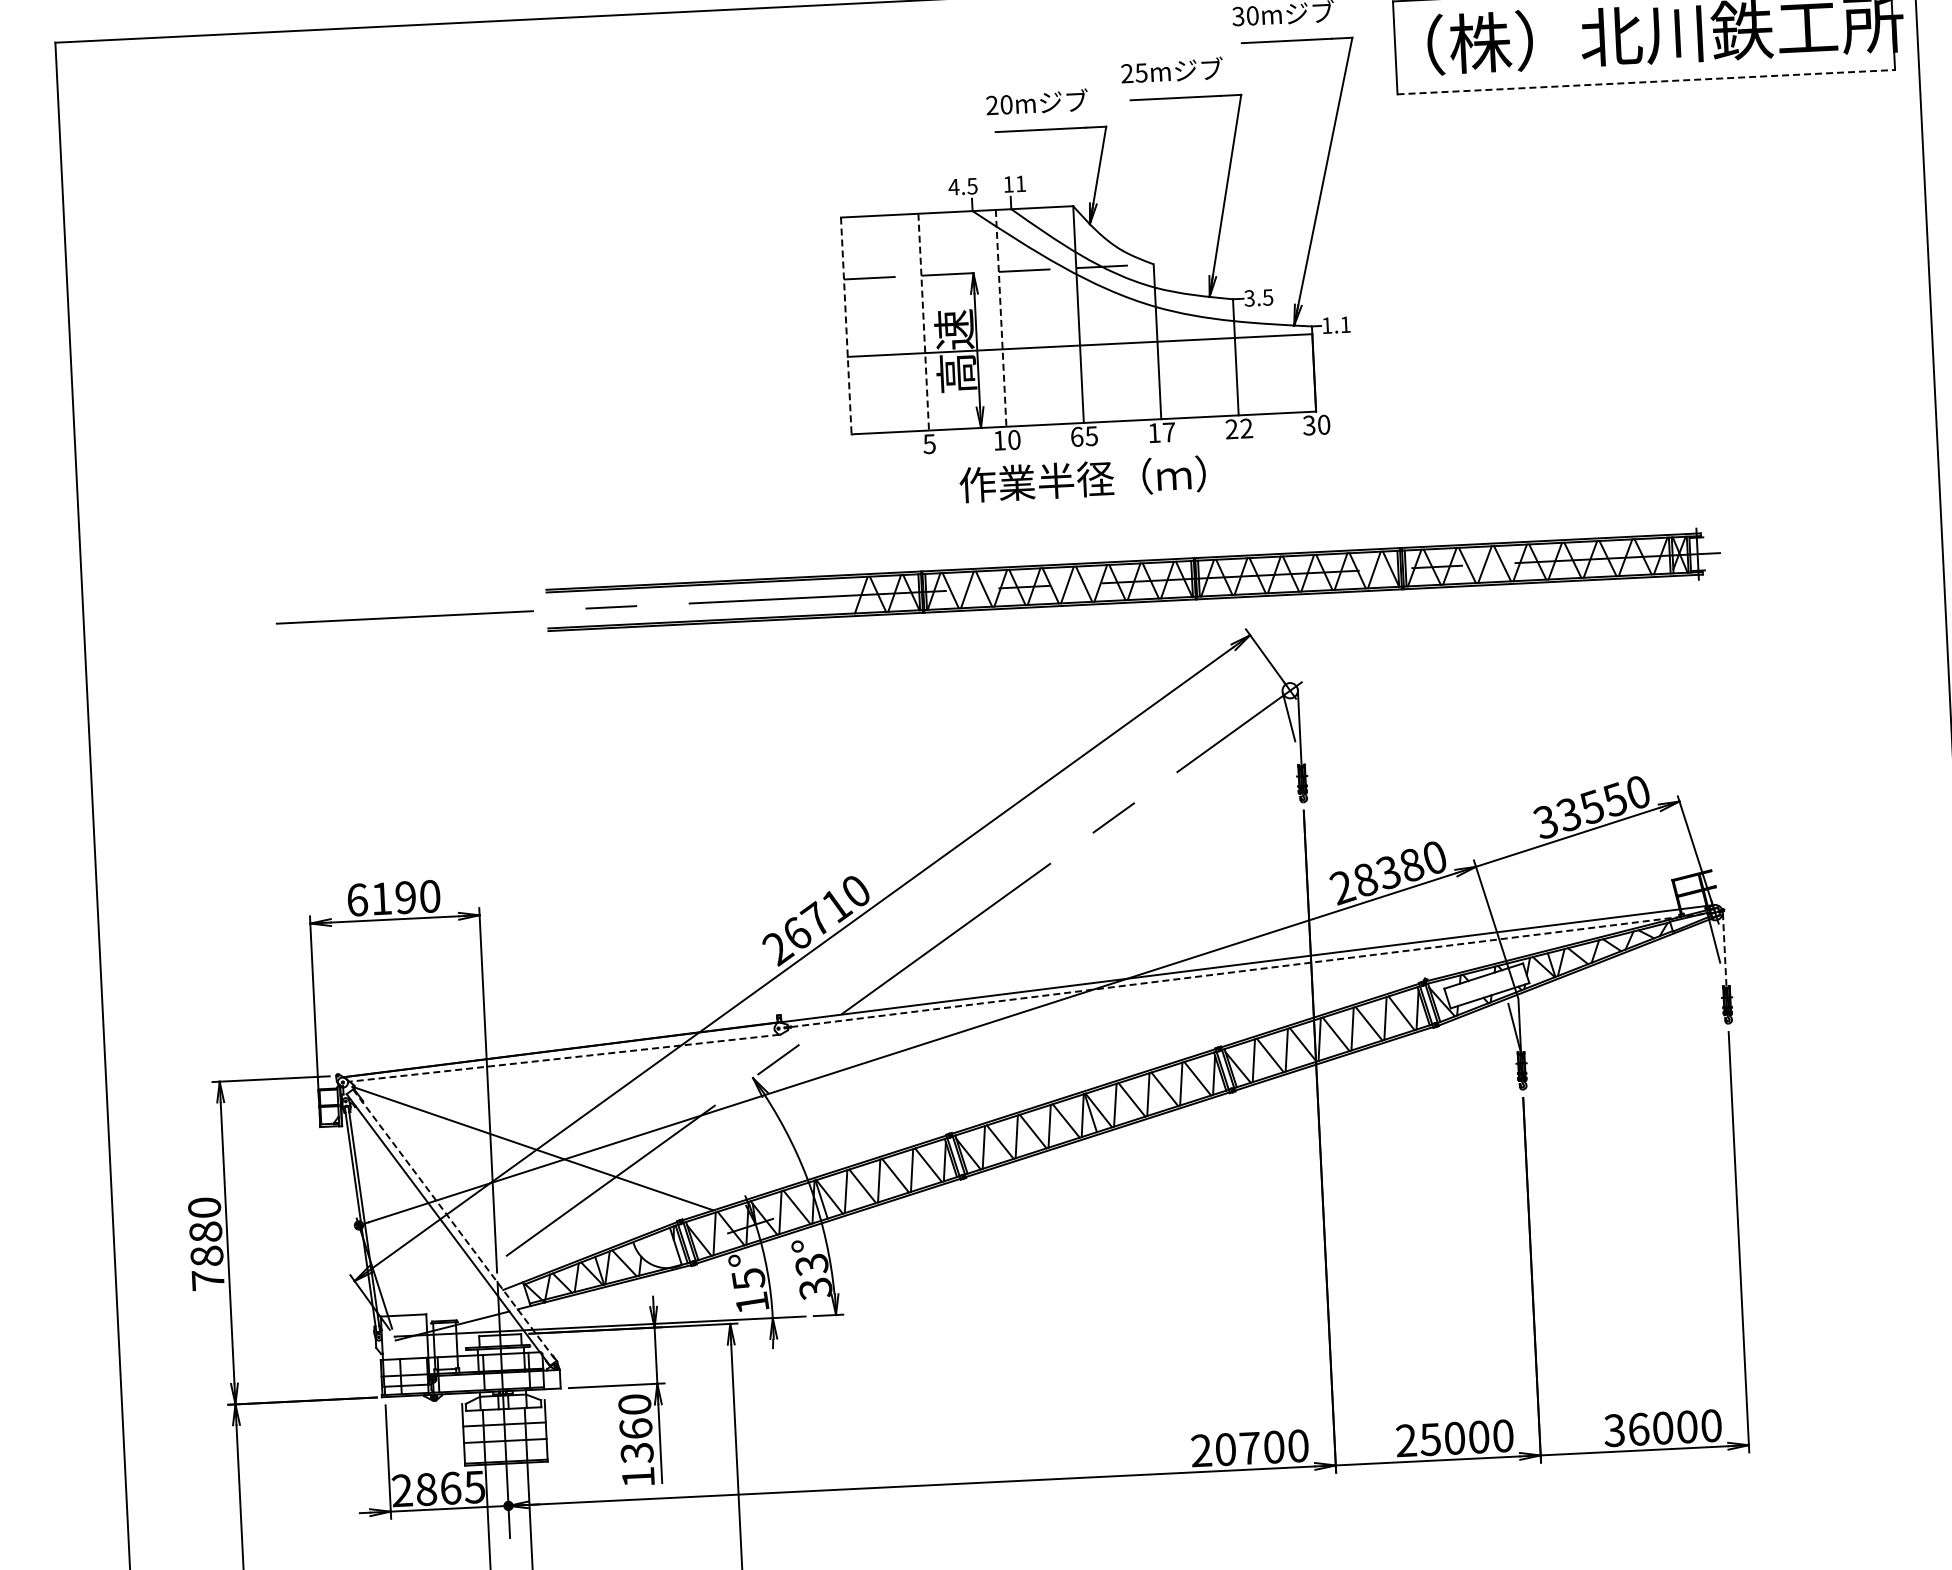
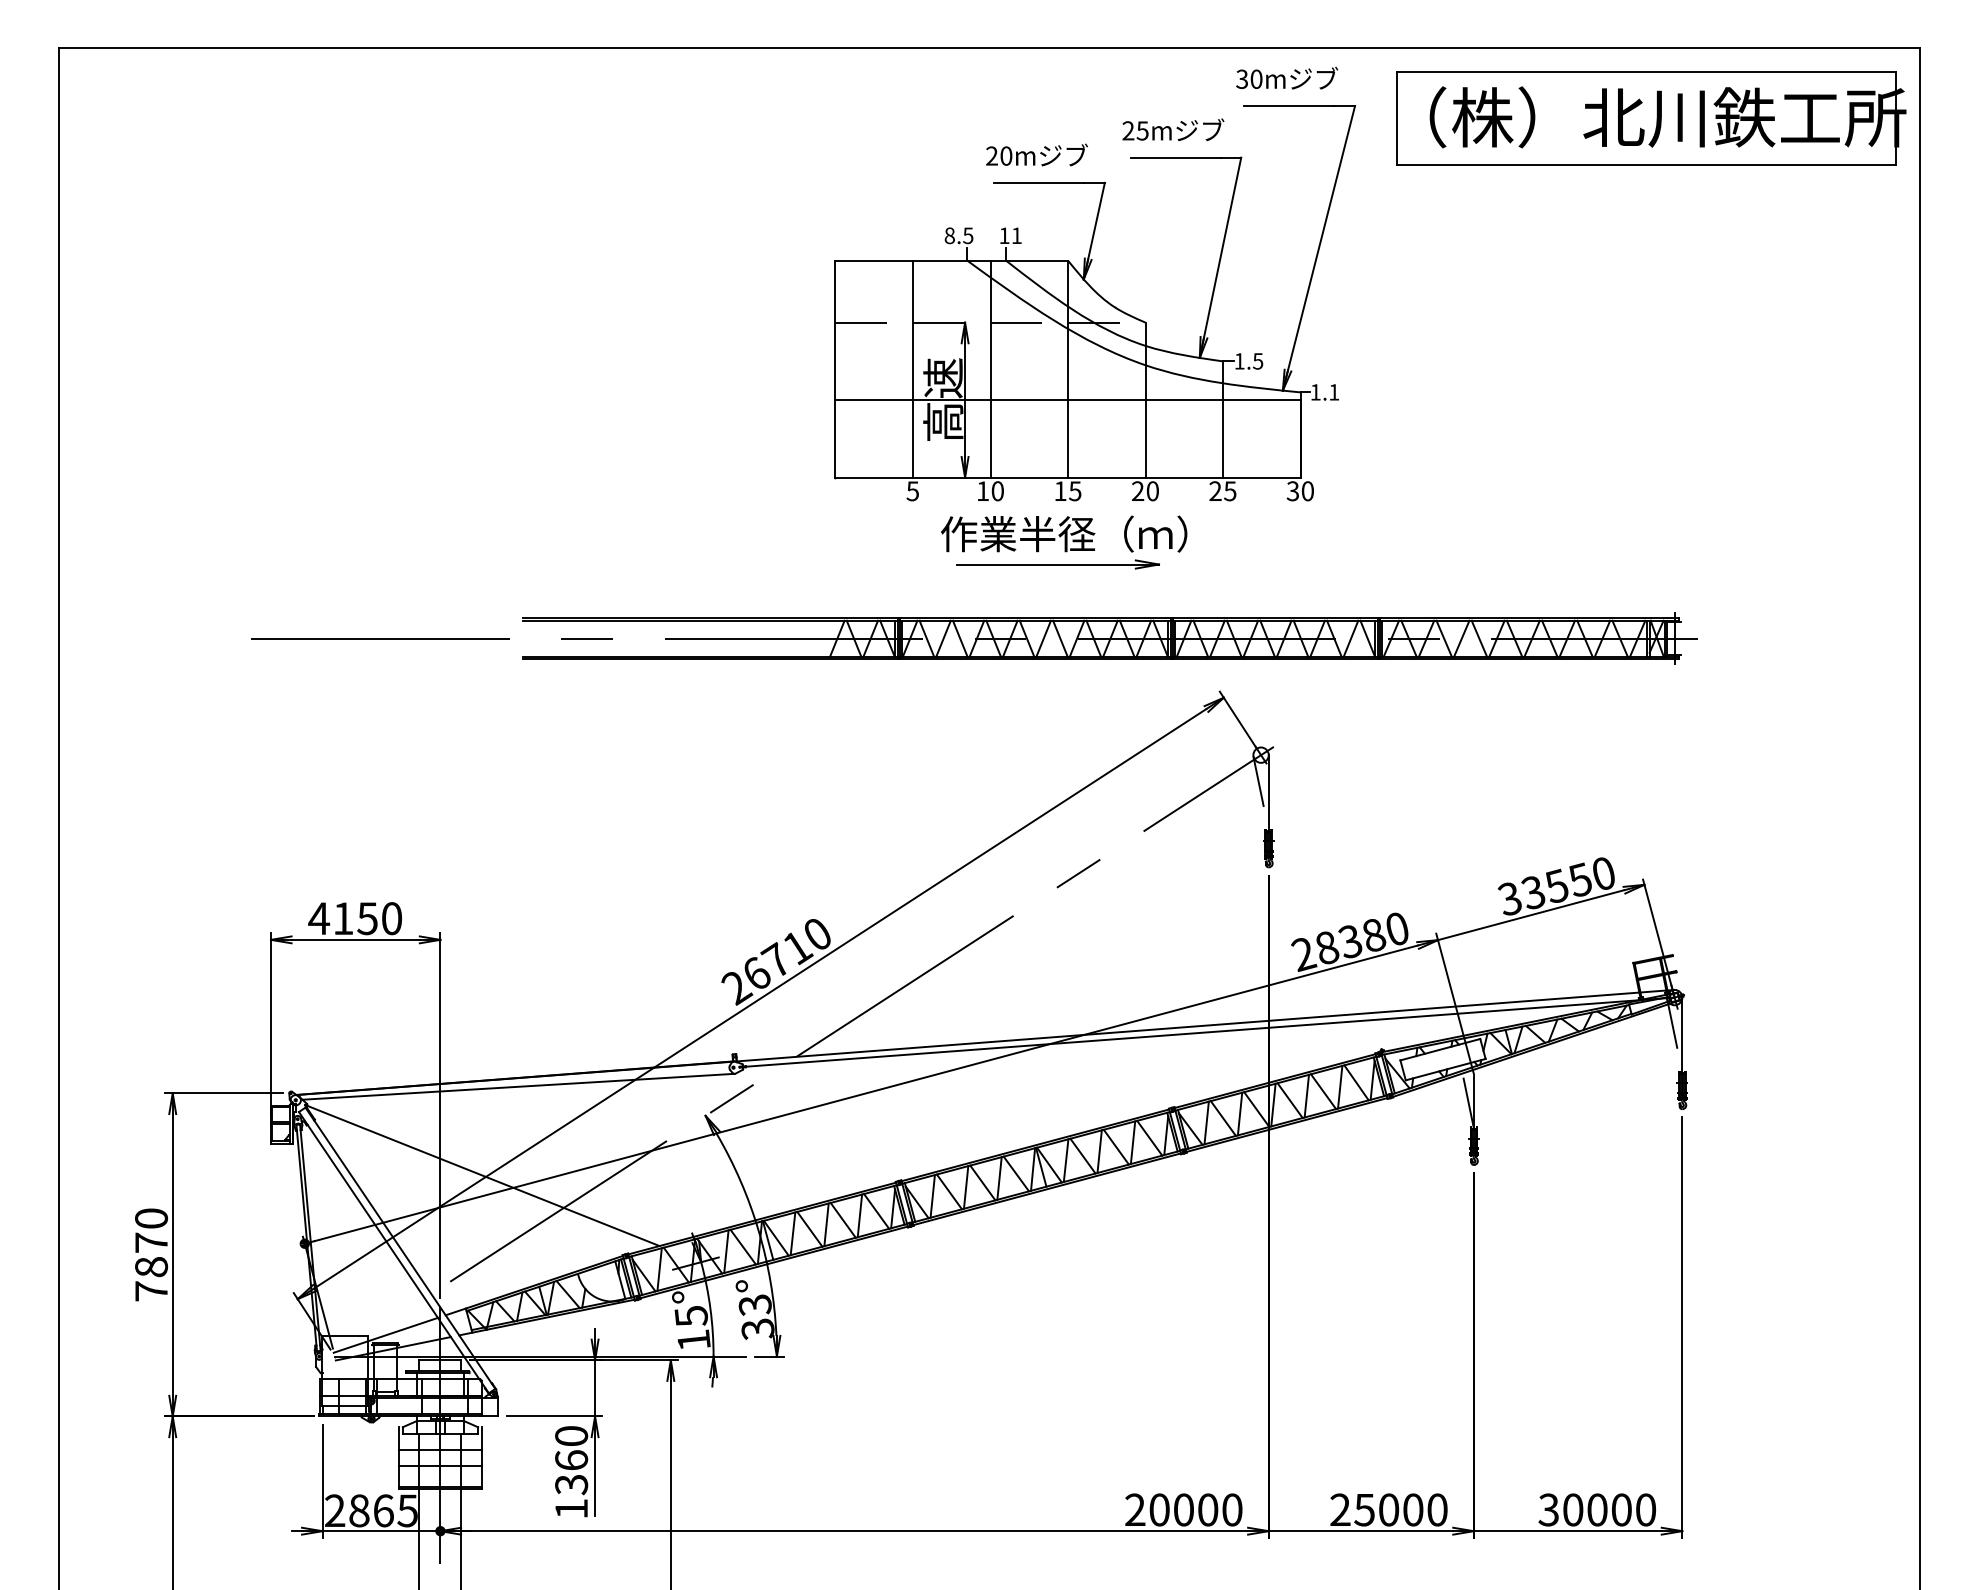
line: (1646, 81) -> (1646, 164), dashed -> solid
text: (953, 186) -> (949, 235), 4.5 -> 8.5
text: (1249, 298) -> (1239, 361), 3.5 -> 1.5
line: (1001, 318) -> (990, 369), dashed -> solid
line: (923, 322) -> (912, 369), dashed -> solid
line: (846, 326) -> (835, 369), dashed -> solid
text: (1246, 428) -> (1230, 491), 22 -> 25
text: (1161, 433) -> (1145, 491), 17 -> 20
text: (1077, 437) -> (1060, 491), 65 -> 15
part: (1077, 510) -> (1057, 564), added
text: (380, 898) -> (342, 918), 6190 -> 4150
line: (1724, 951) -> (1682, 1036), dashed -> solid
line: (1253, 970) -> (1210, 1032), dashed -> solid
line: (563, 1057) -> (517, 1086), dashed -> solid
line: (454, 1225) -> (400, 1248), dashed -> solid
text: (205, 1231) -> (151, 1242), 7880 -> 7870
line: (444, 1312) -> (385, 1334), added
text: (1639, 1428) -> (1573, 1509), 36000 -> 30000
text: (1249, 1447) -> (1183, 1509), 20700 -> 20000

